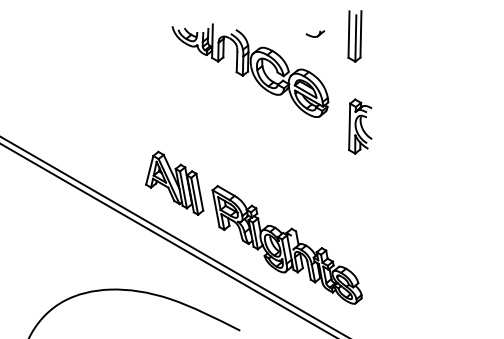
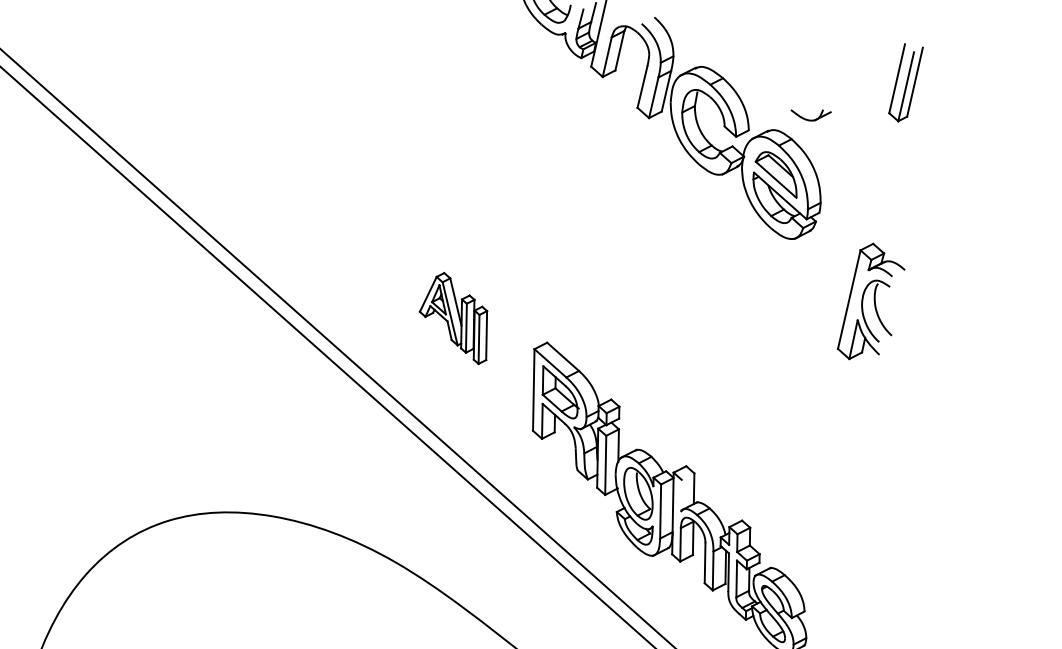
part: (315, 33) -> (811, 113), moved
part: (354, 36) -> (904, 83), size x0.7
part: (360, 126) -> (872, 303), moved
part: (174, 182) -> (456, 315), size x0.6

